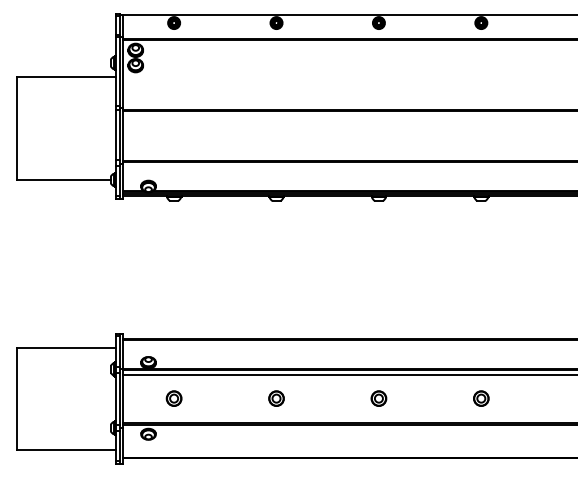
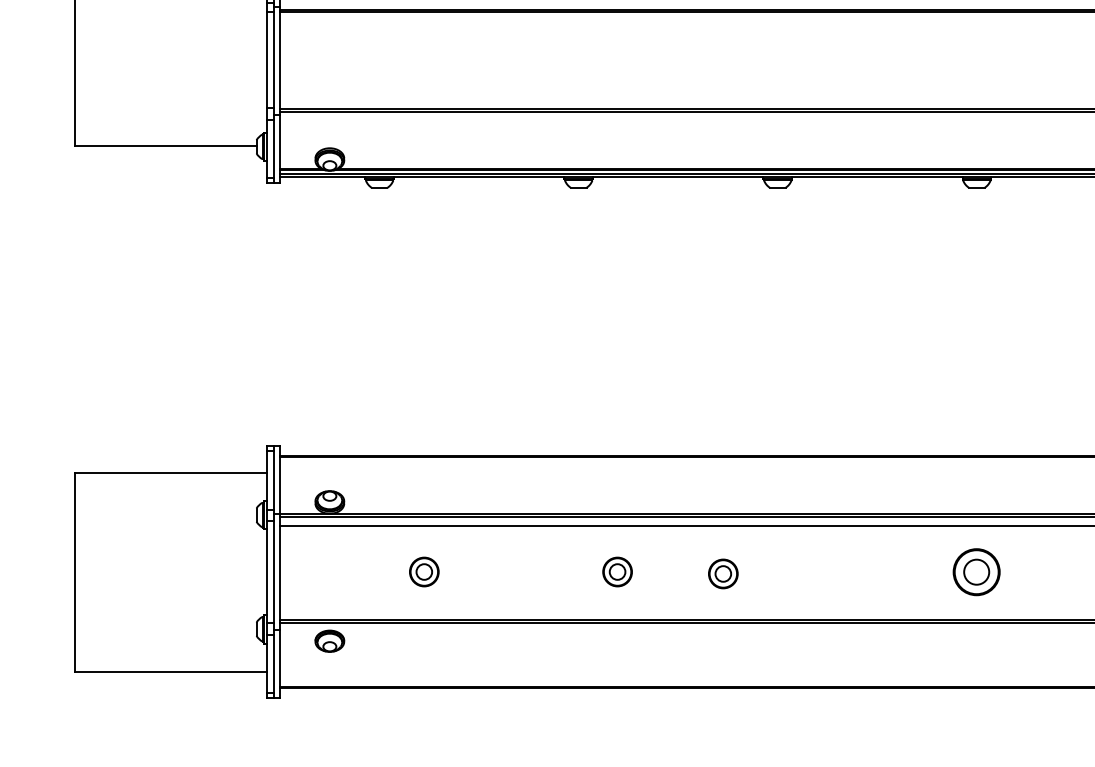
part: (173, 398) -> (423, 571), moved
part: (276, 398) -> (617, 571), moved
part: (378, 398) -> (722, 573), moved
part: (481, 398) -> (977, 571), size x1.6

